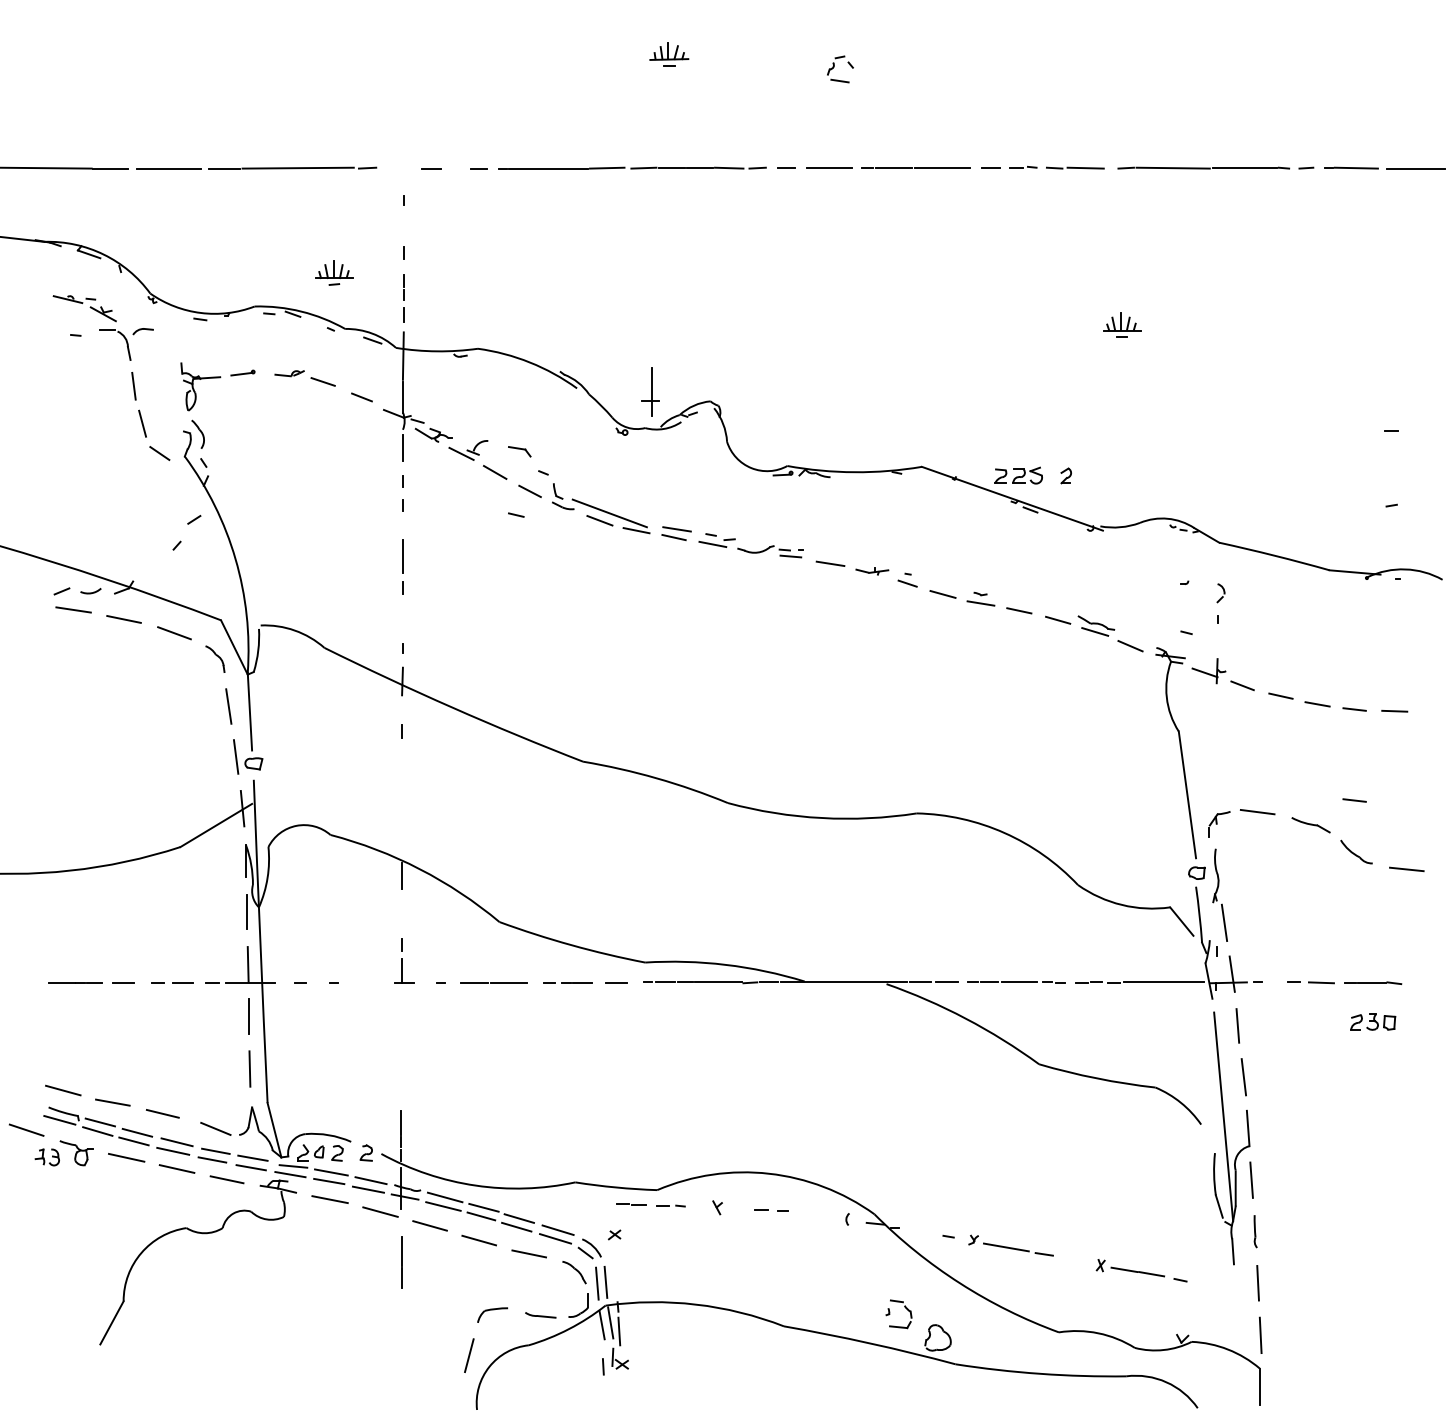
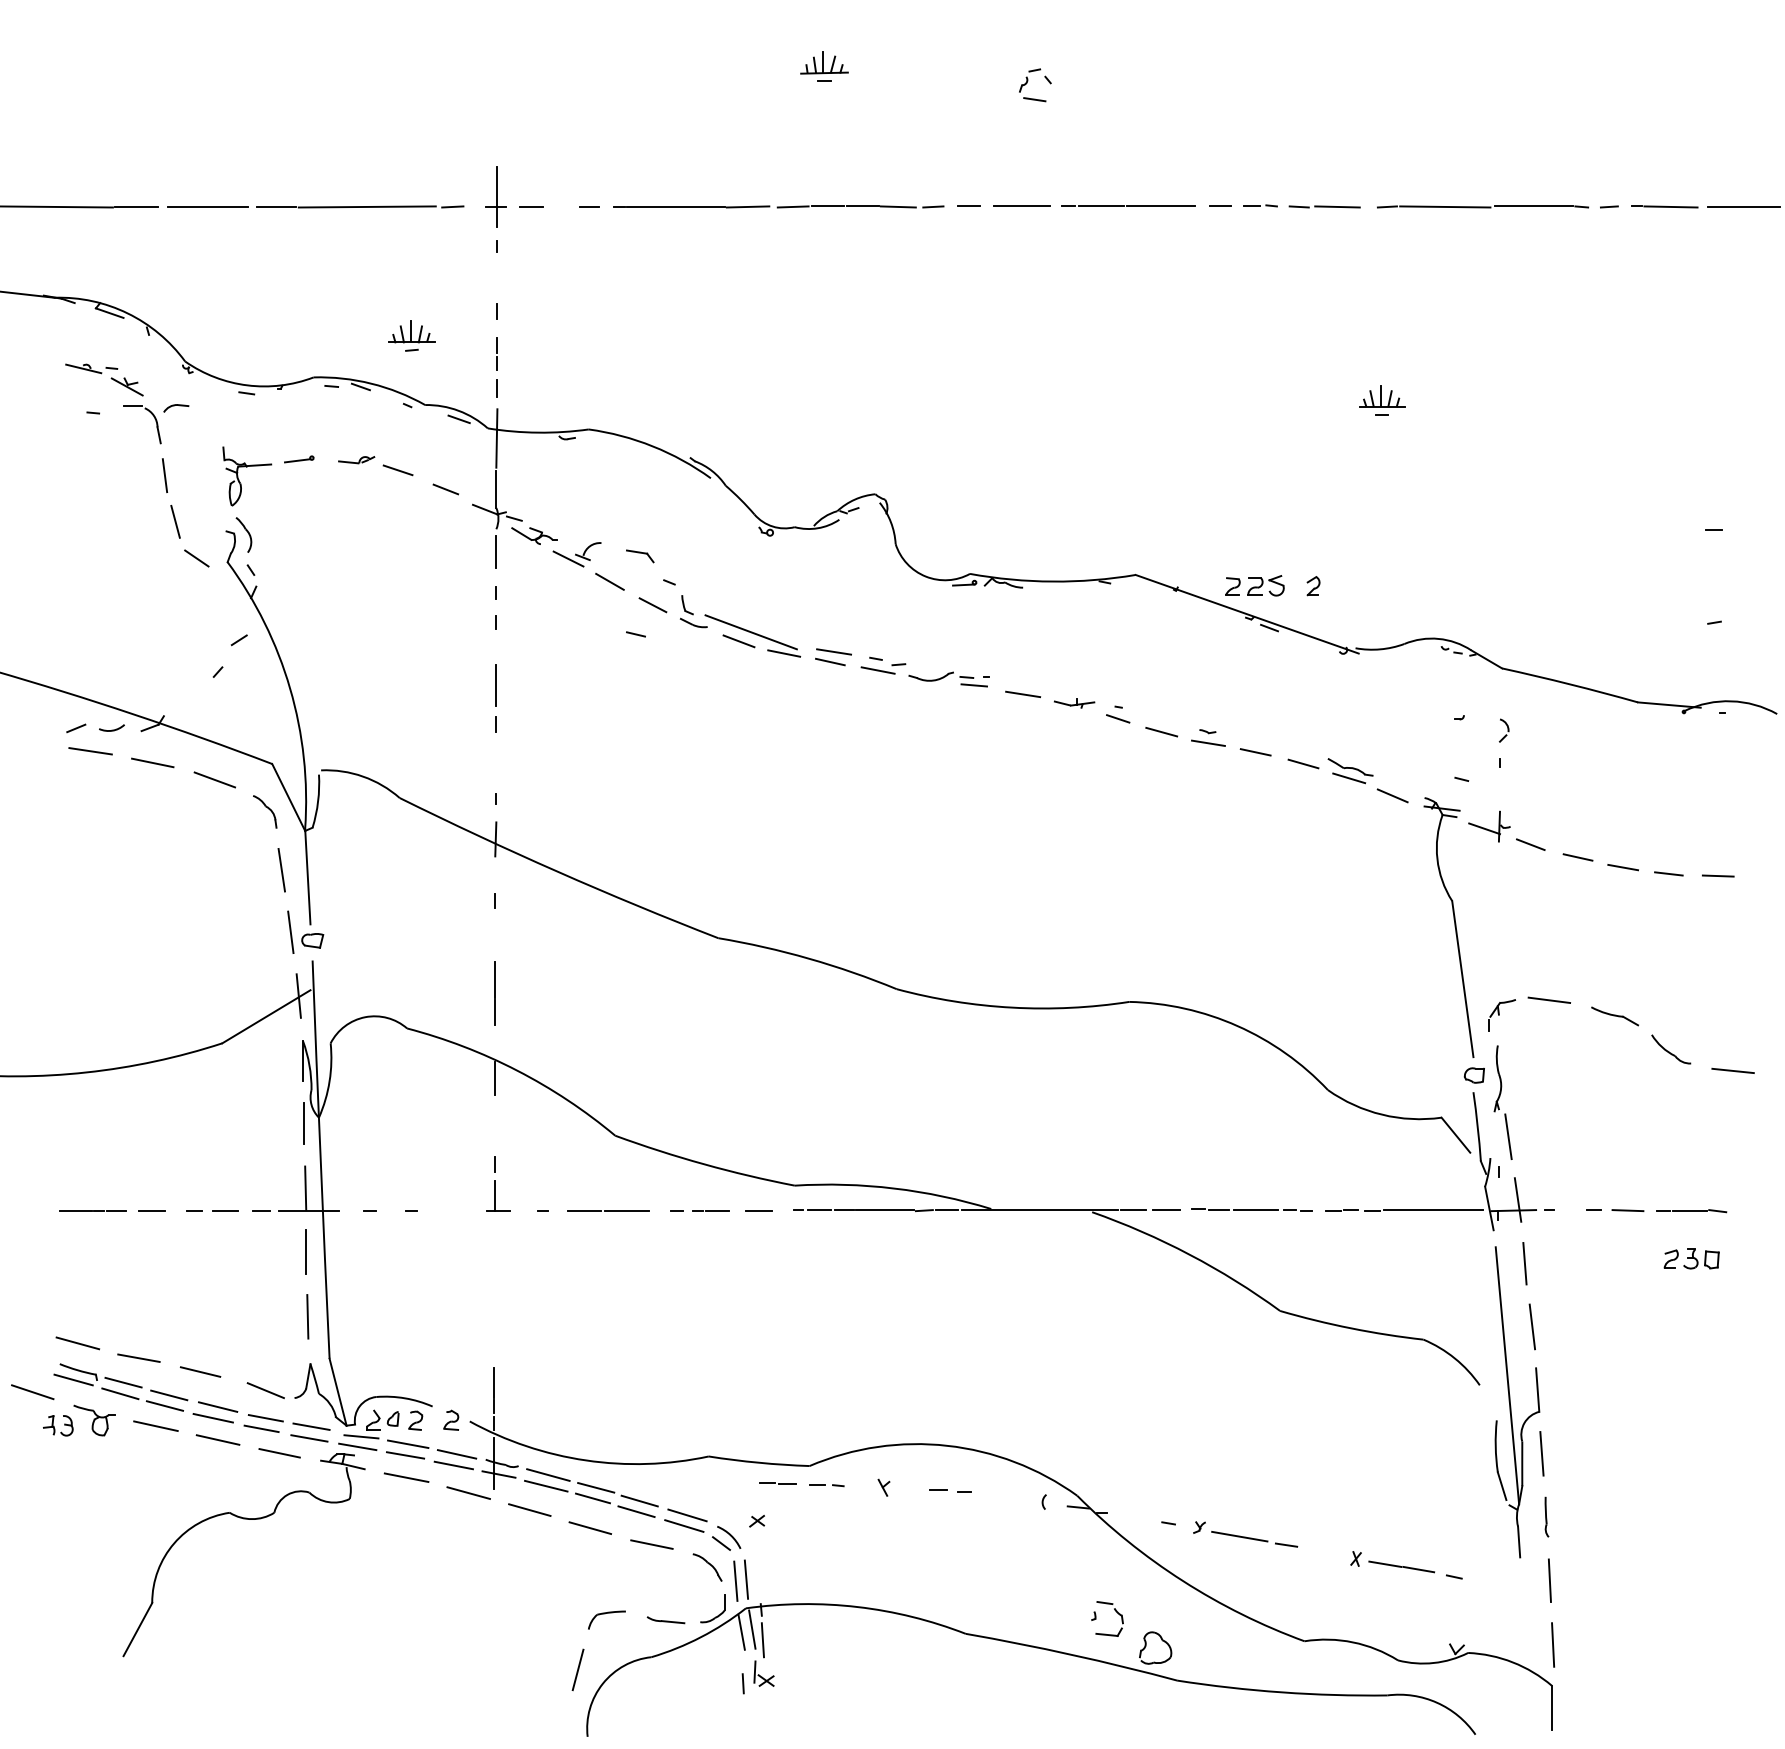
part: (650, 391) -> (495, 196), moved
line: (1354, 800) -> (1668, 985), removed
line: (401, 1262) -> (494, 993), moved

